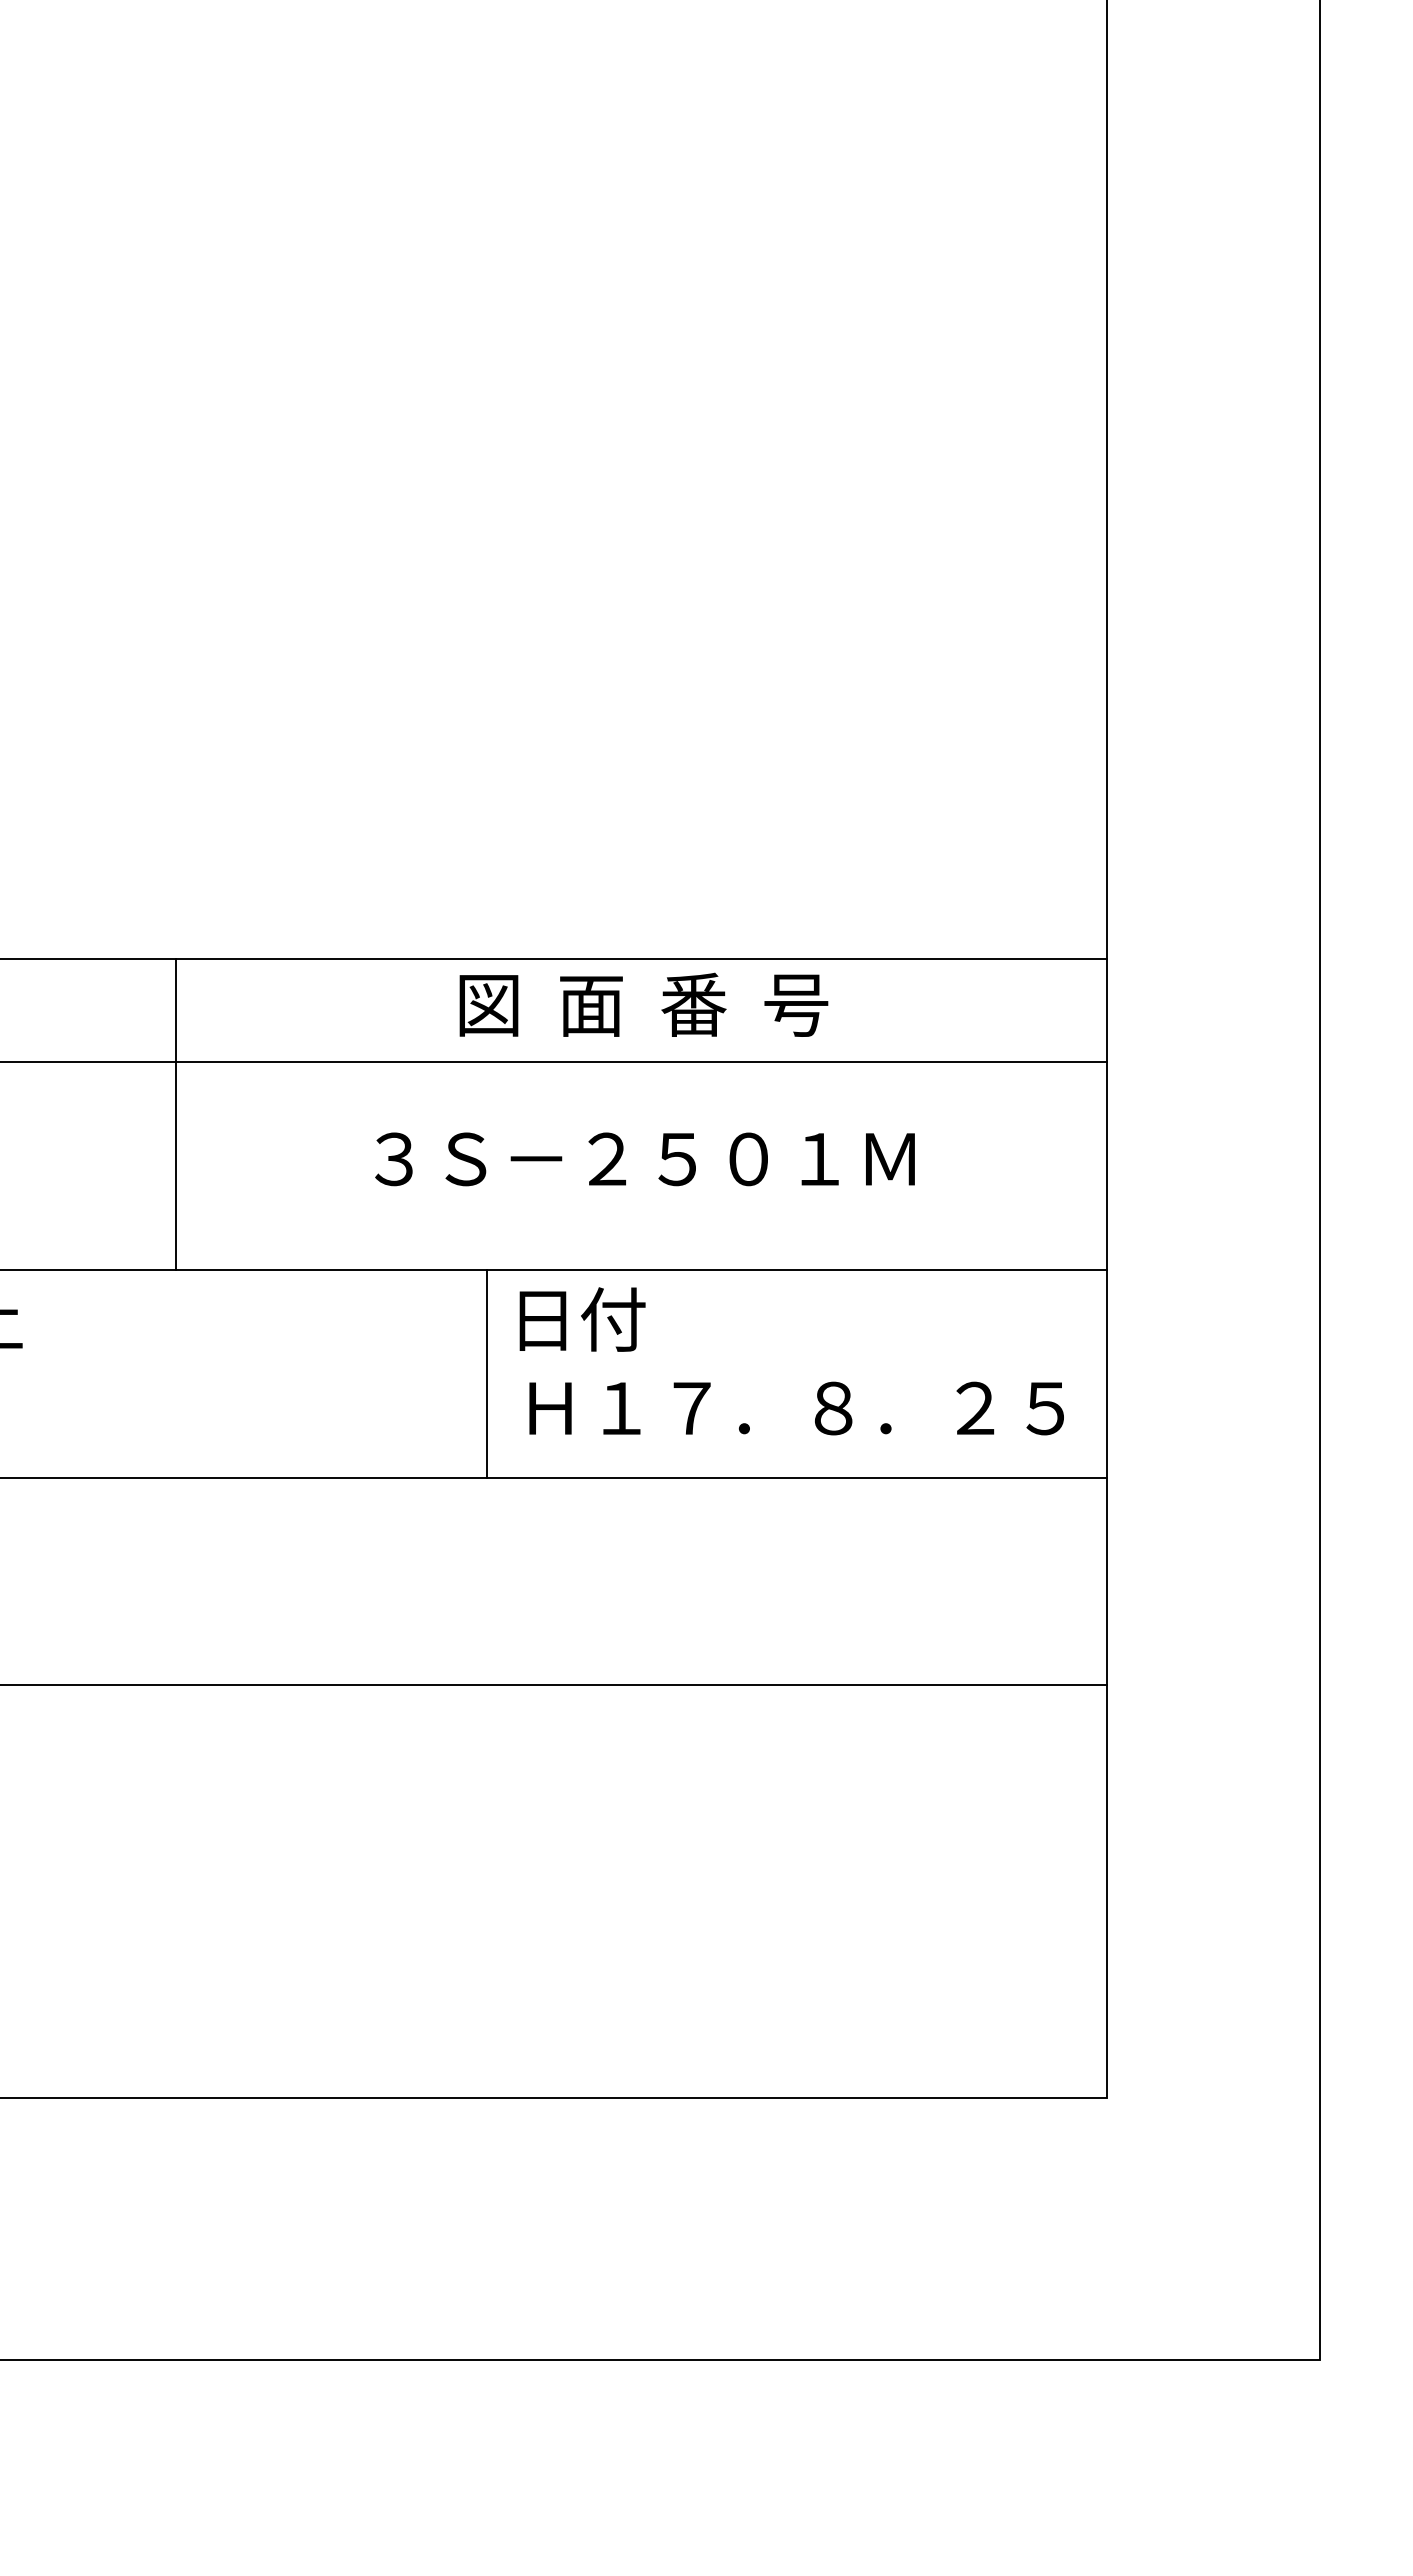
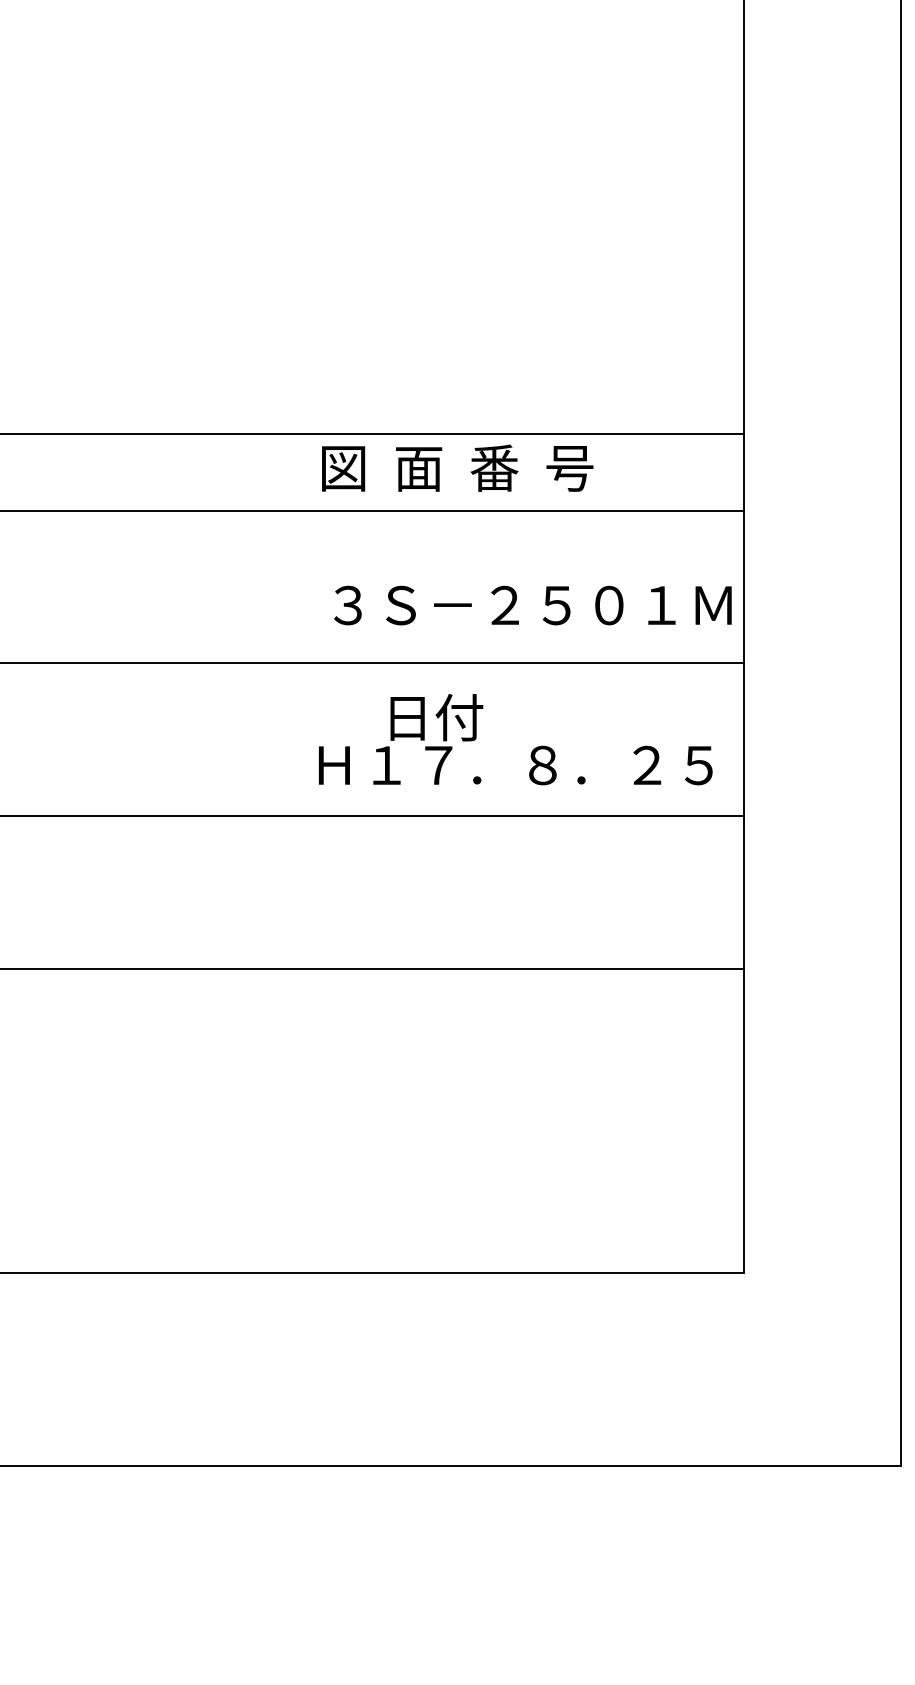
text: (643, 1004) -> (457, 467), moved
line: (175, 1113) -> (58, 548), removed
text: (644, 1159) -> (532, 605), moved
text: (582, 1319) -> (436, 717), moved
line: (486, 1373) -> (287, 739), removed

